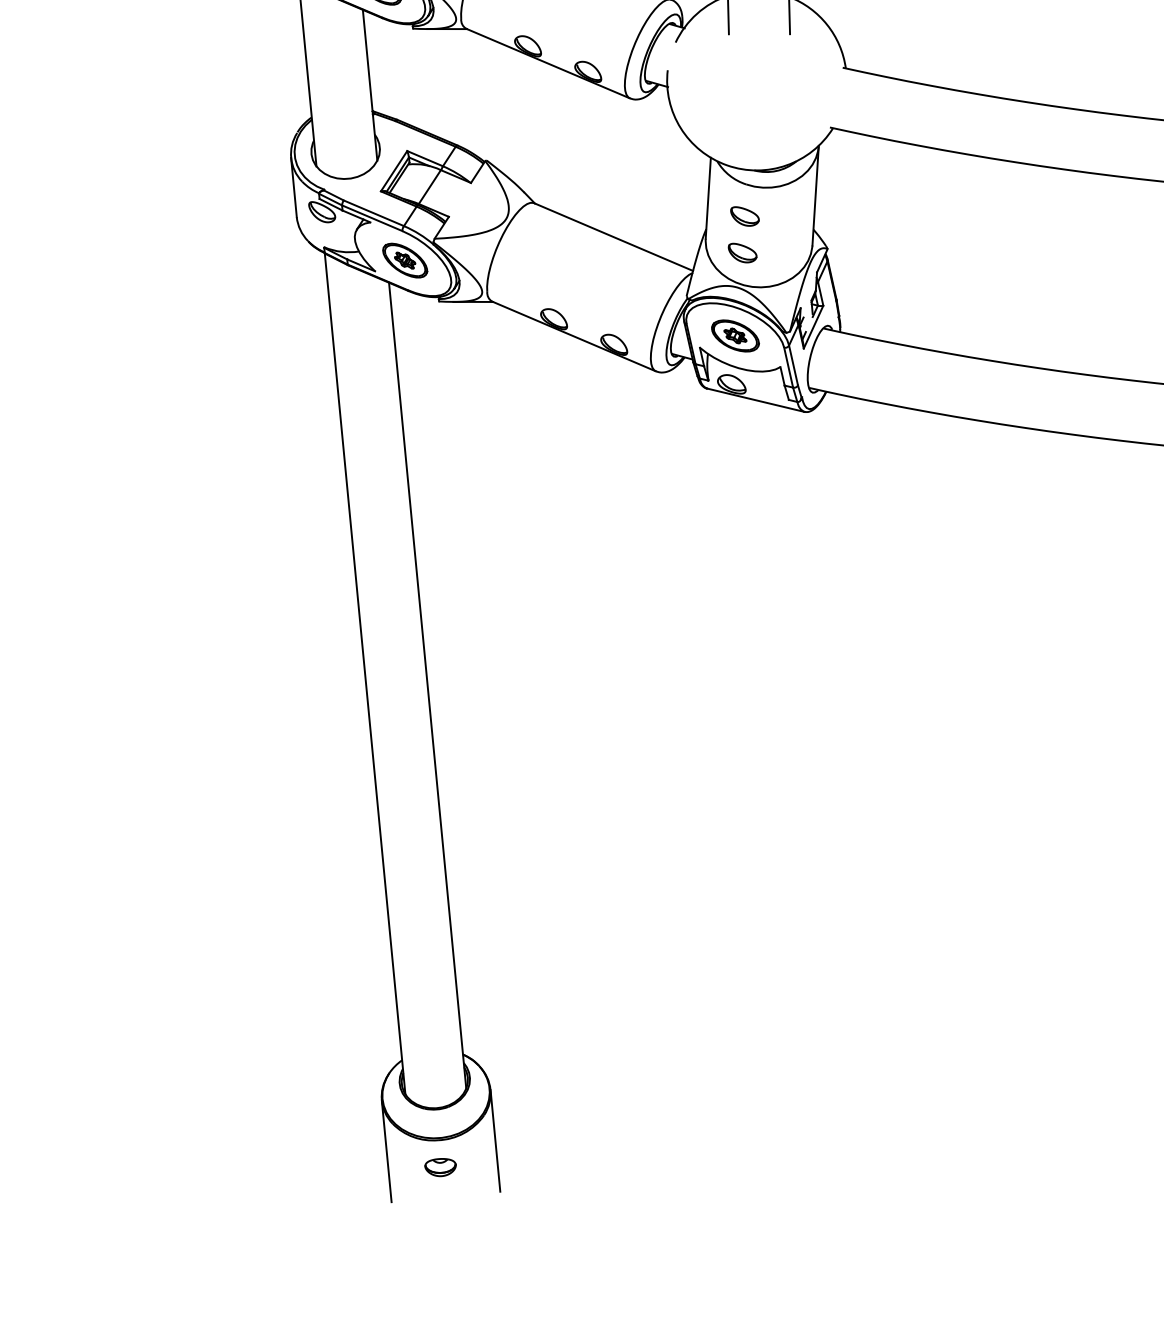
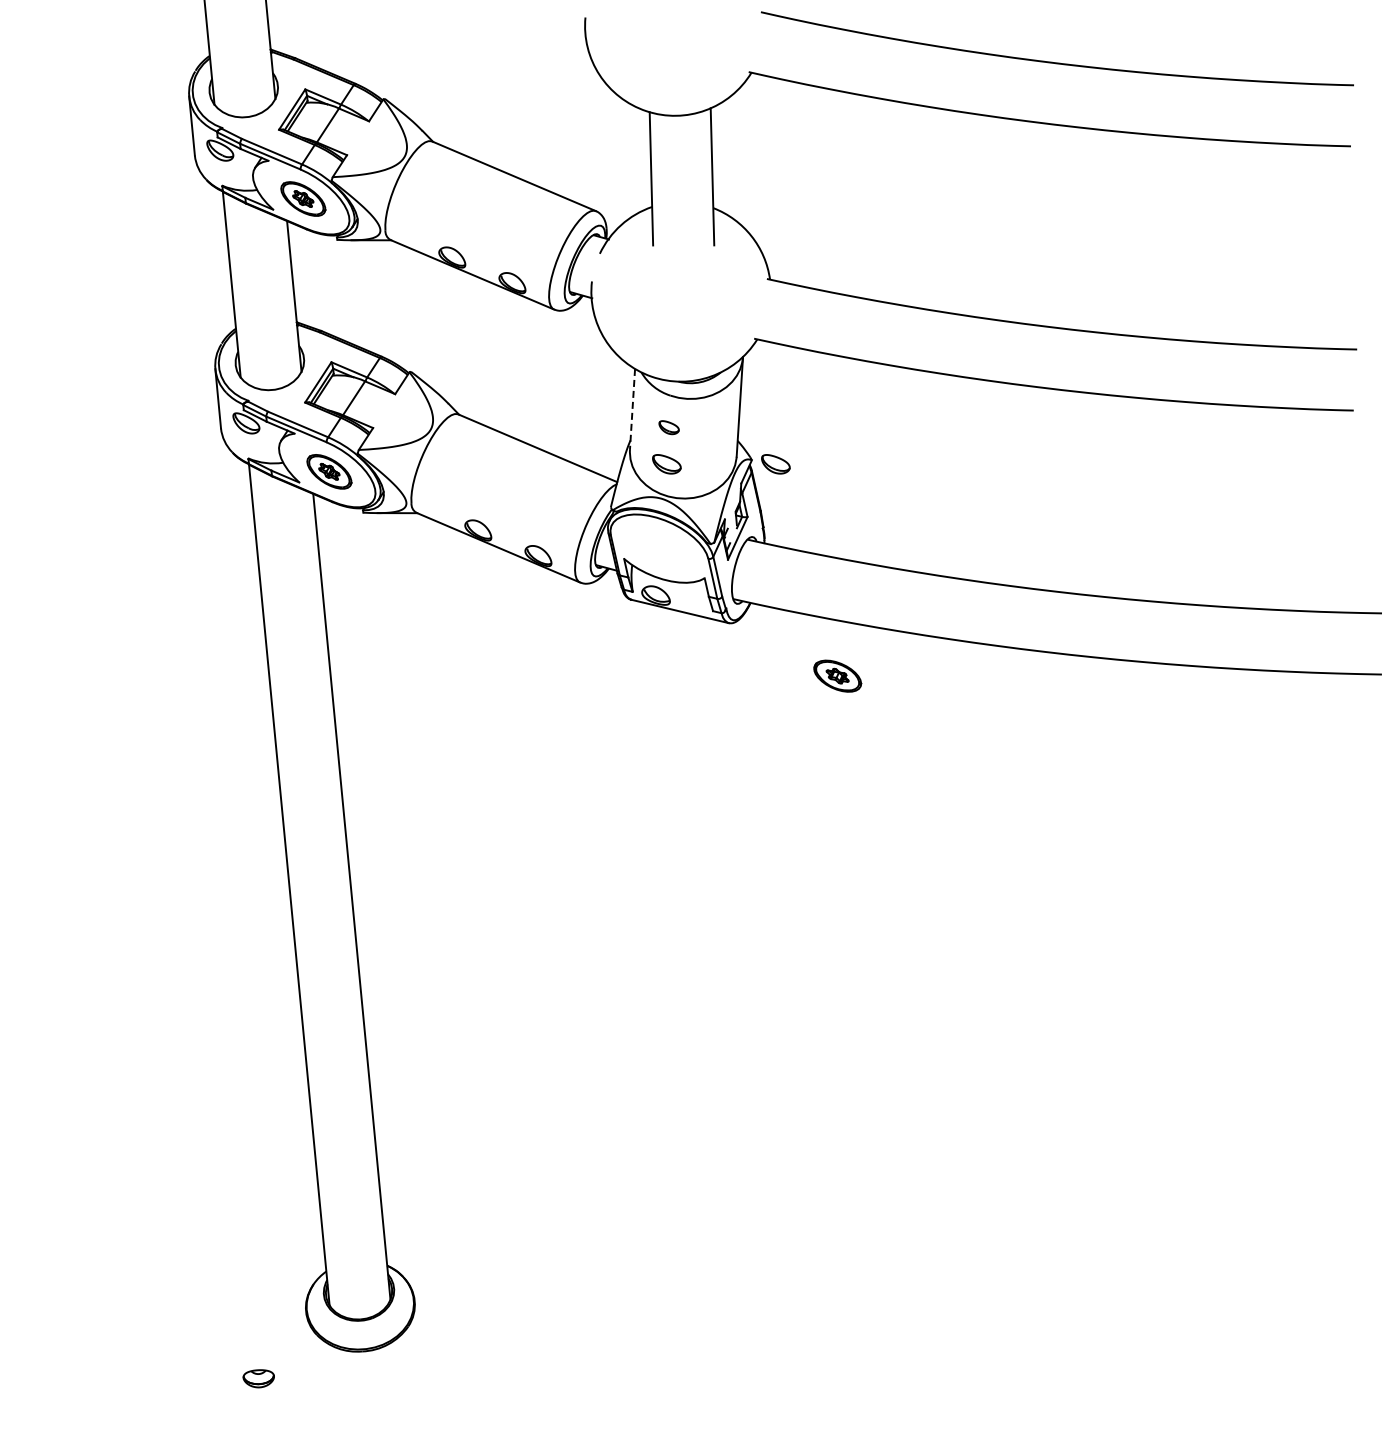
line: (708, 198) -> (632, 409), solid -> dashed
part: (744, 216) -> (668, 427), size x0.7
part: (851, 253) -> (775, 464), added
part: (735, 335) -> (837, 675), moved
line: (495, 1140) -> (419, 1351), removed
line: (386, 1151) -> (310, 1362), removed
part: (440, 1167) -> (258, 1378), moved

